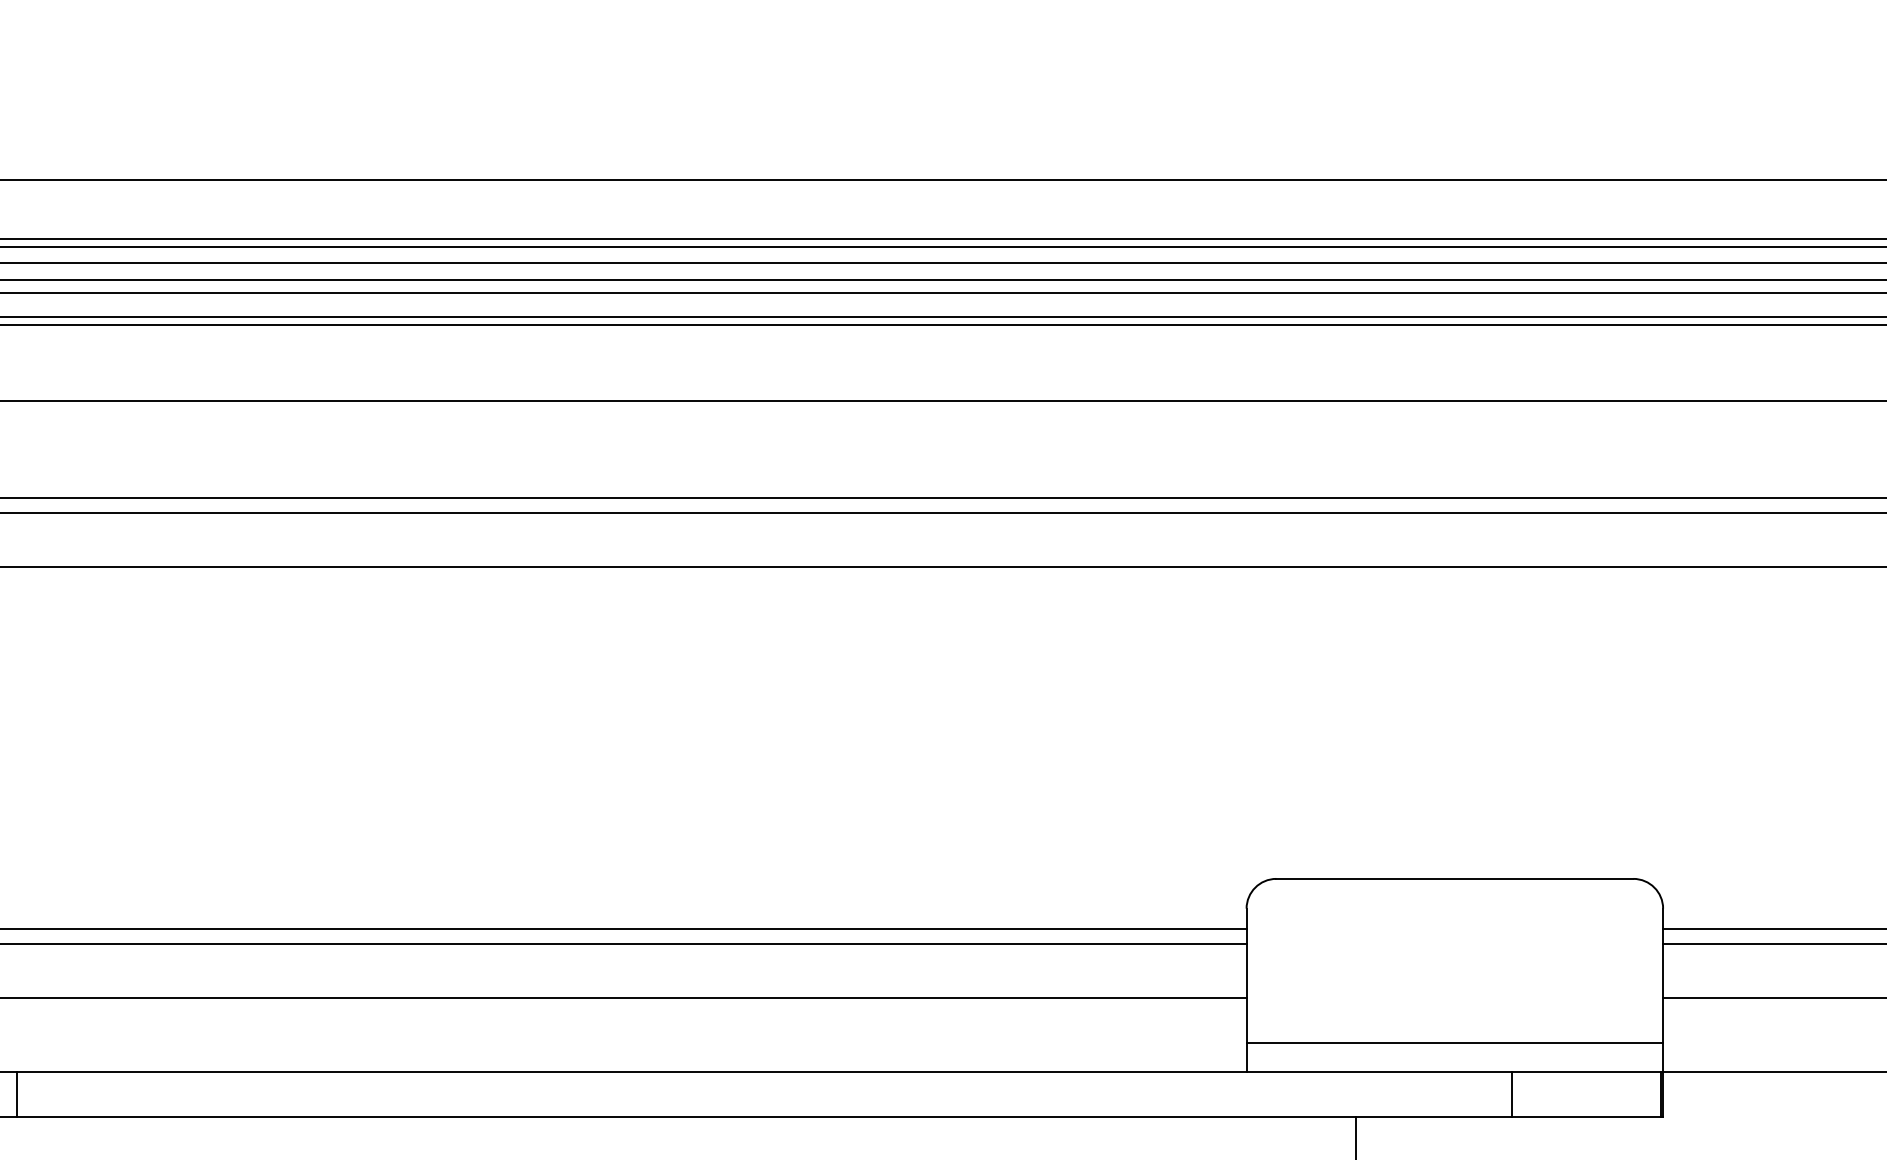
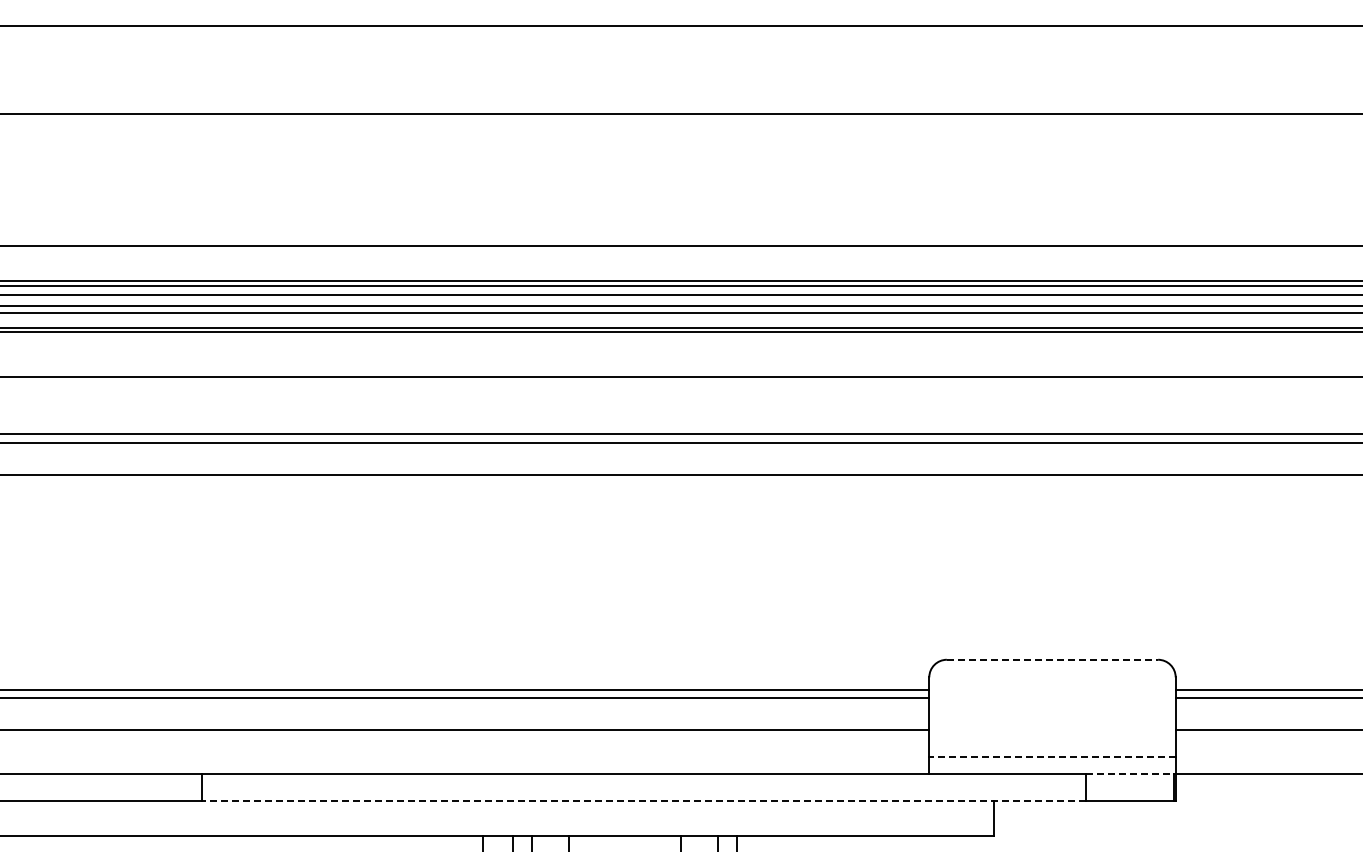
line: (1454, 878) -> (1052, 659), solid -> dashed
line: (1454, 1042) -> (1052, 756), solid -> dashed
line: (1586, 1072) -> (1130, 774), solid -> dashed
line: (763, 1116) -> (643, 800), solid -> dashed

